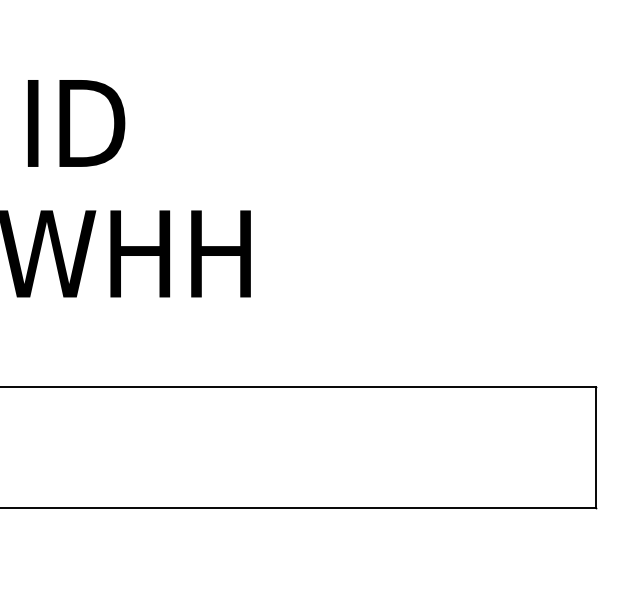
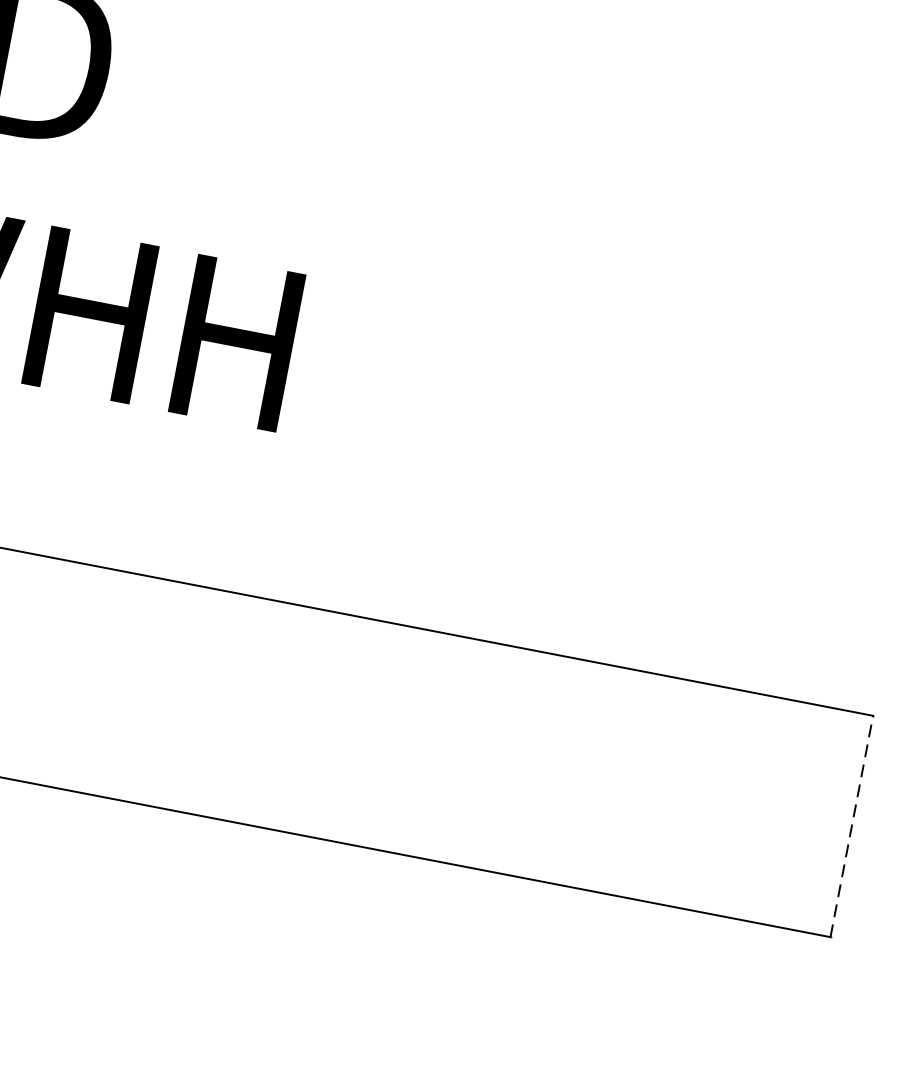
line: (596, 447) -> (851, 826), solid -> dashed

